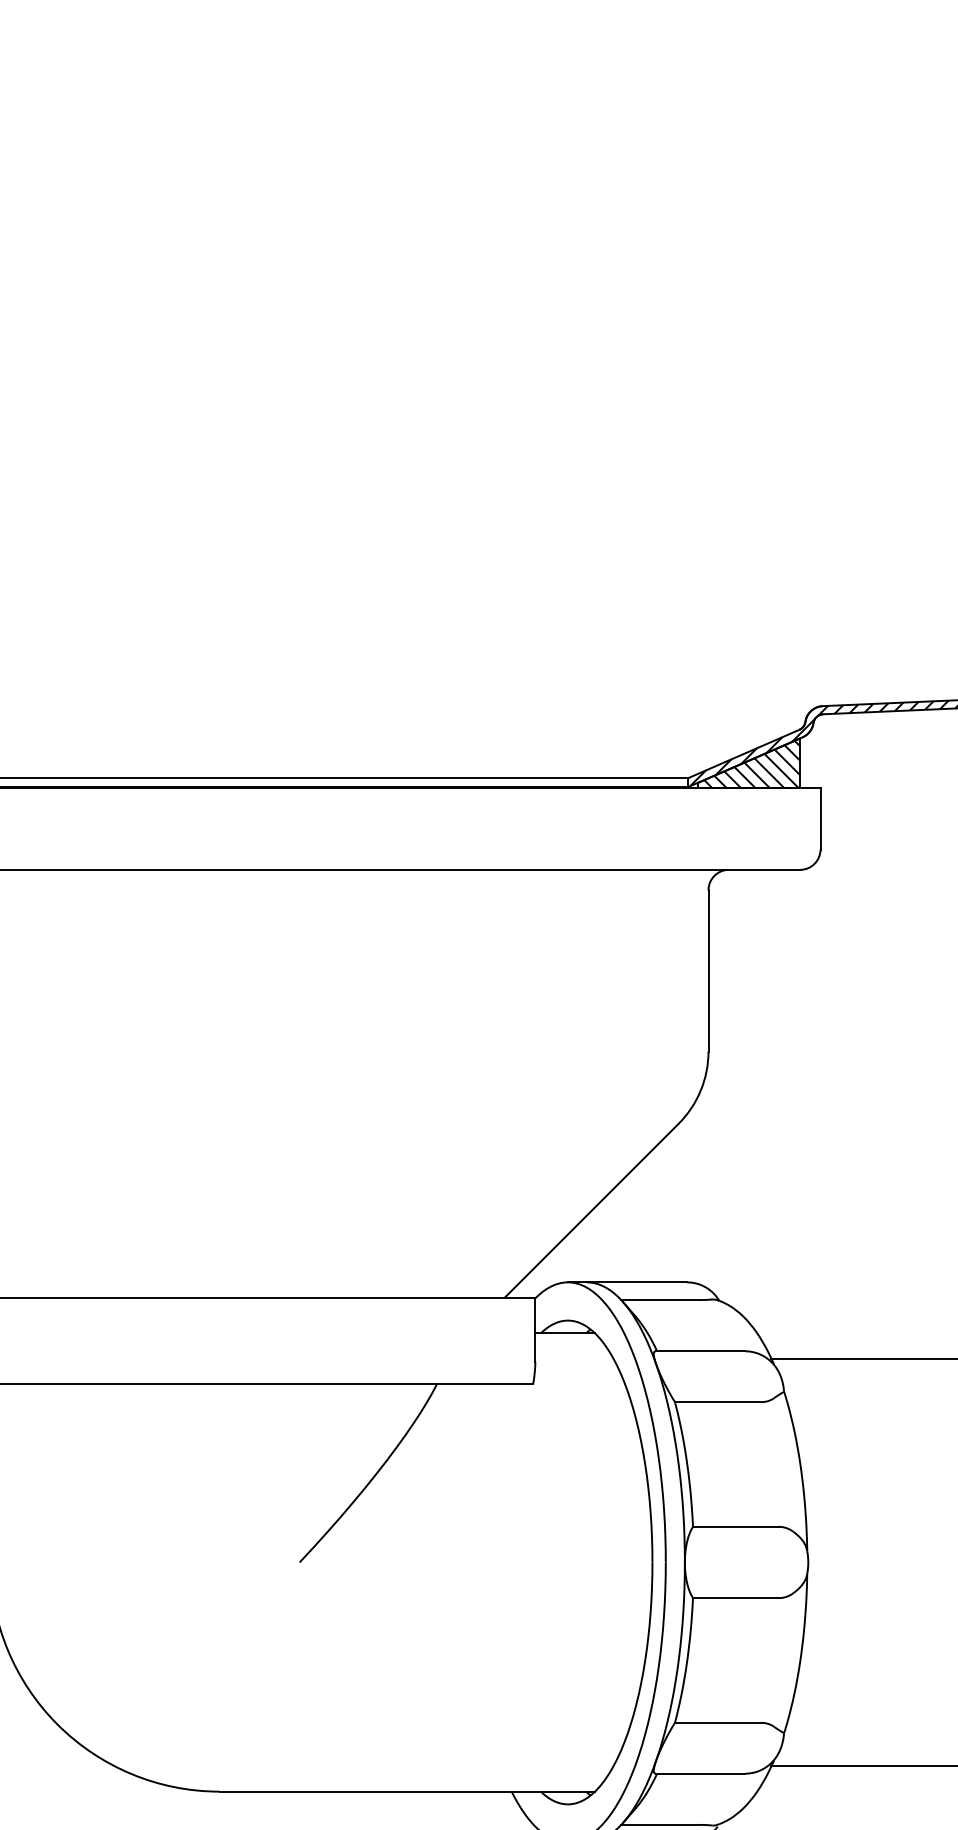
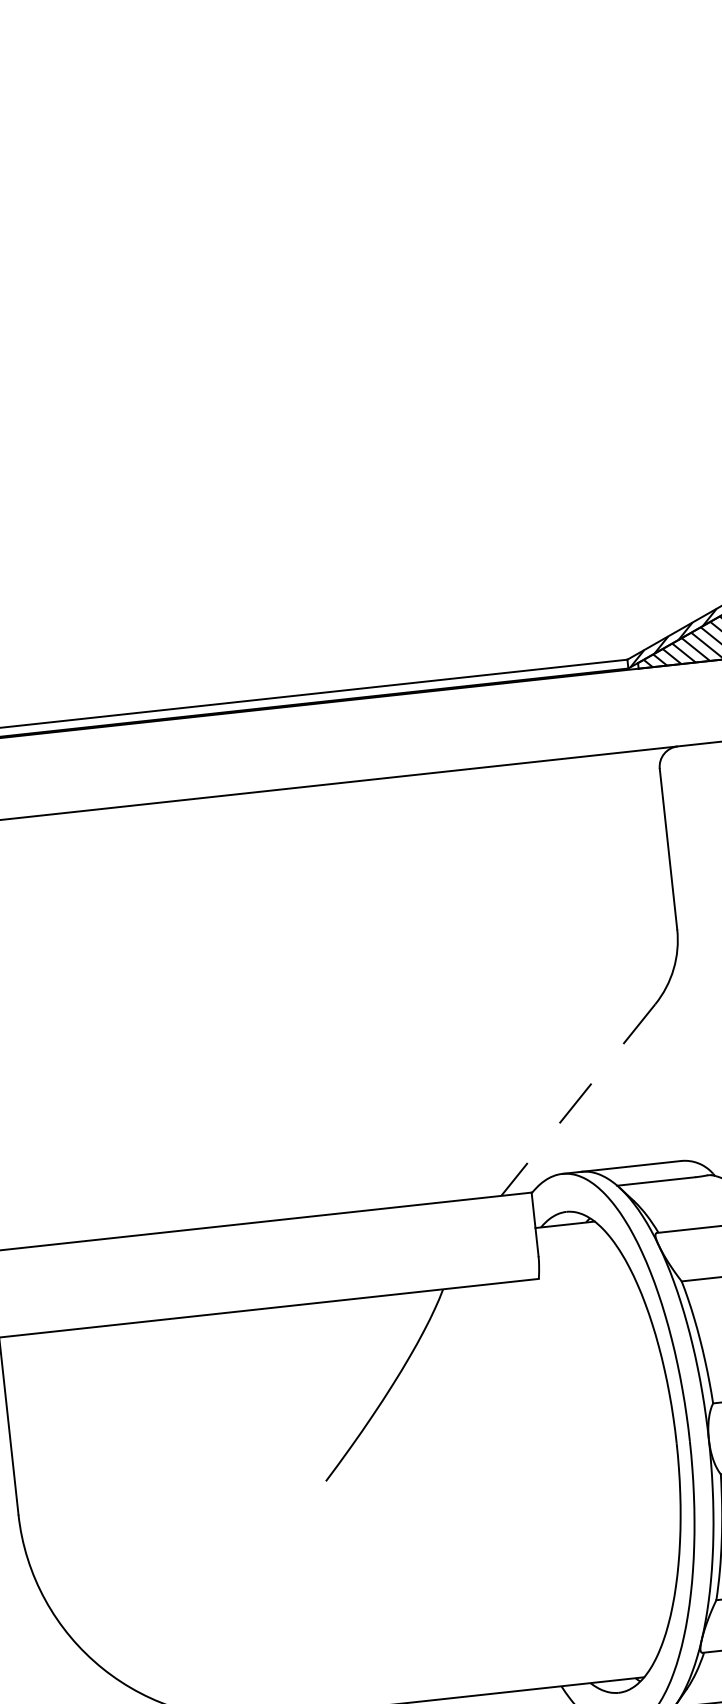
line: (591, 1210) -> (578, 1099), solid -> dashed

